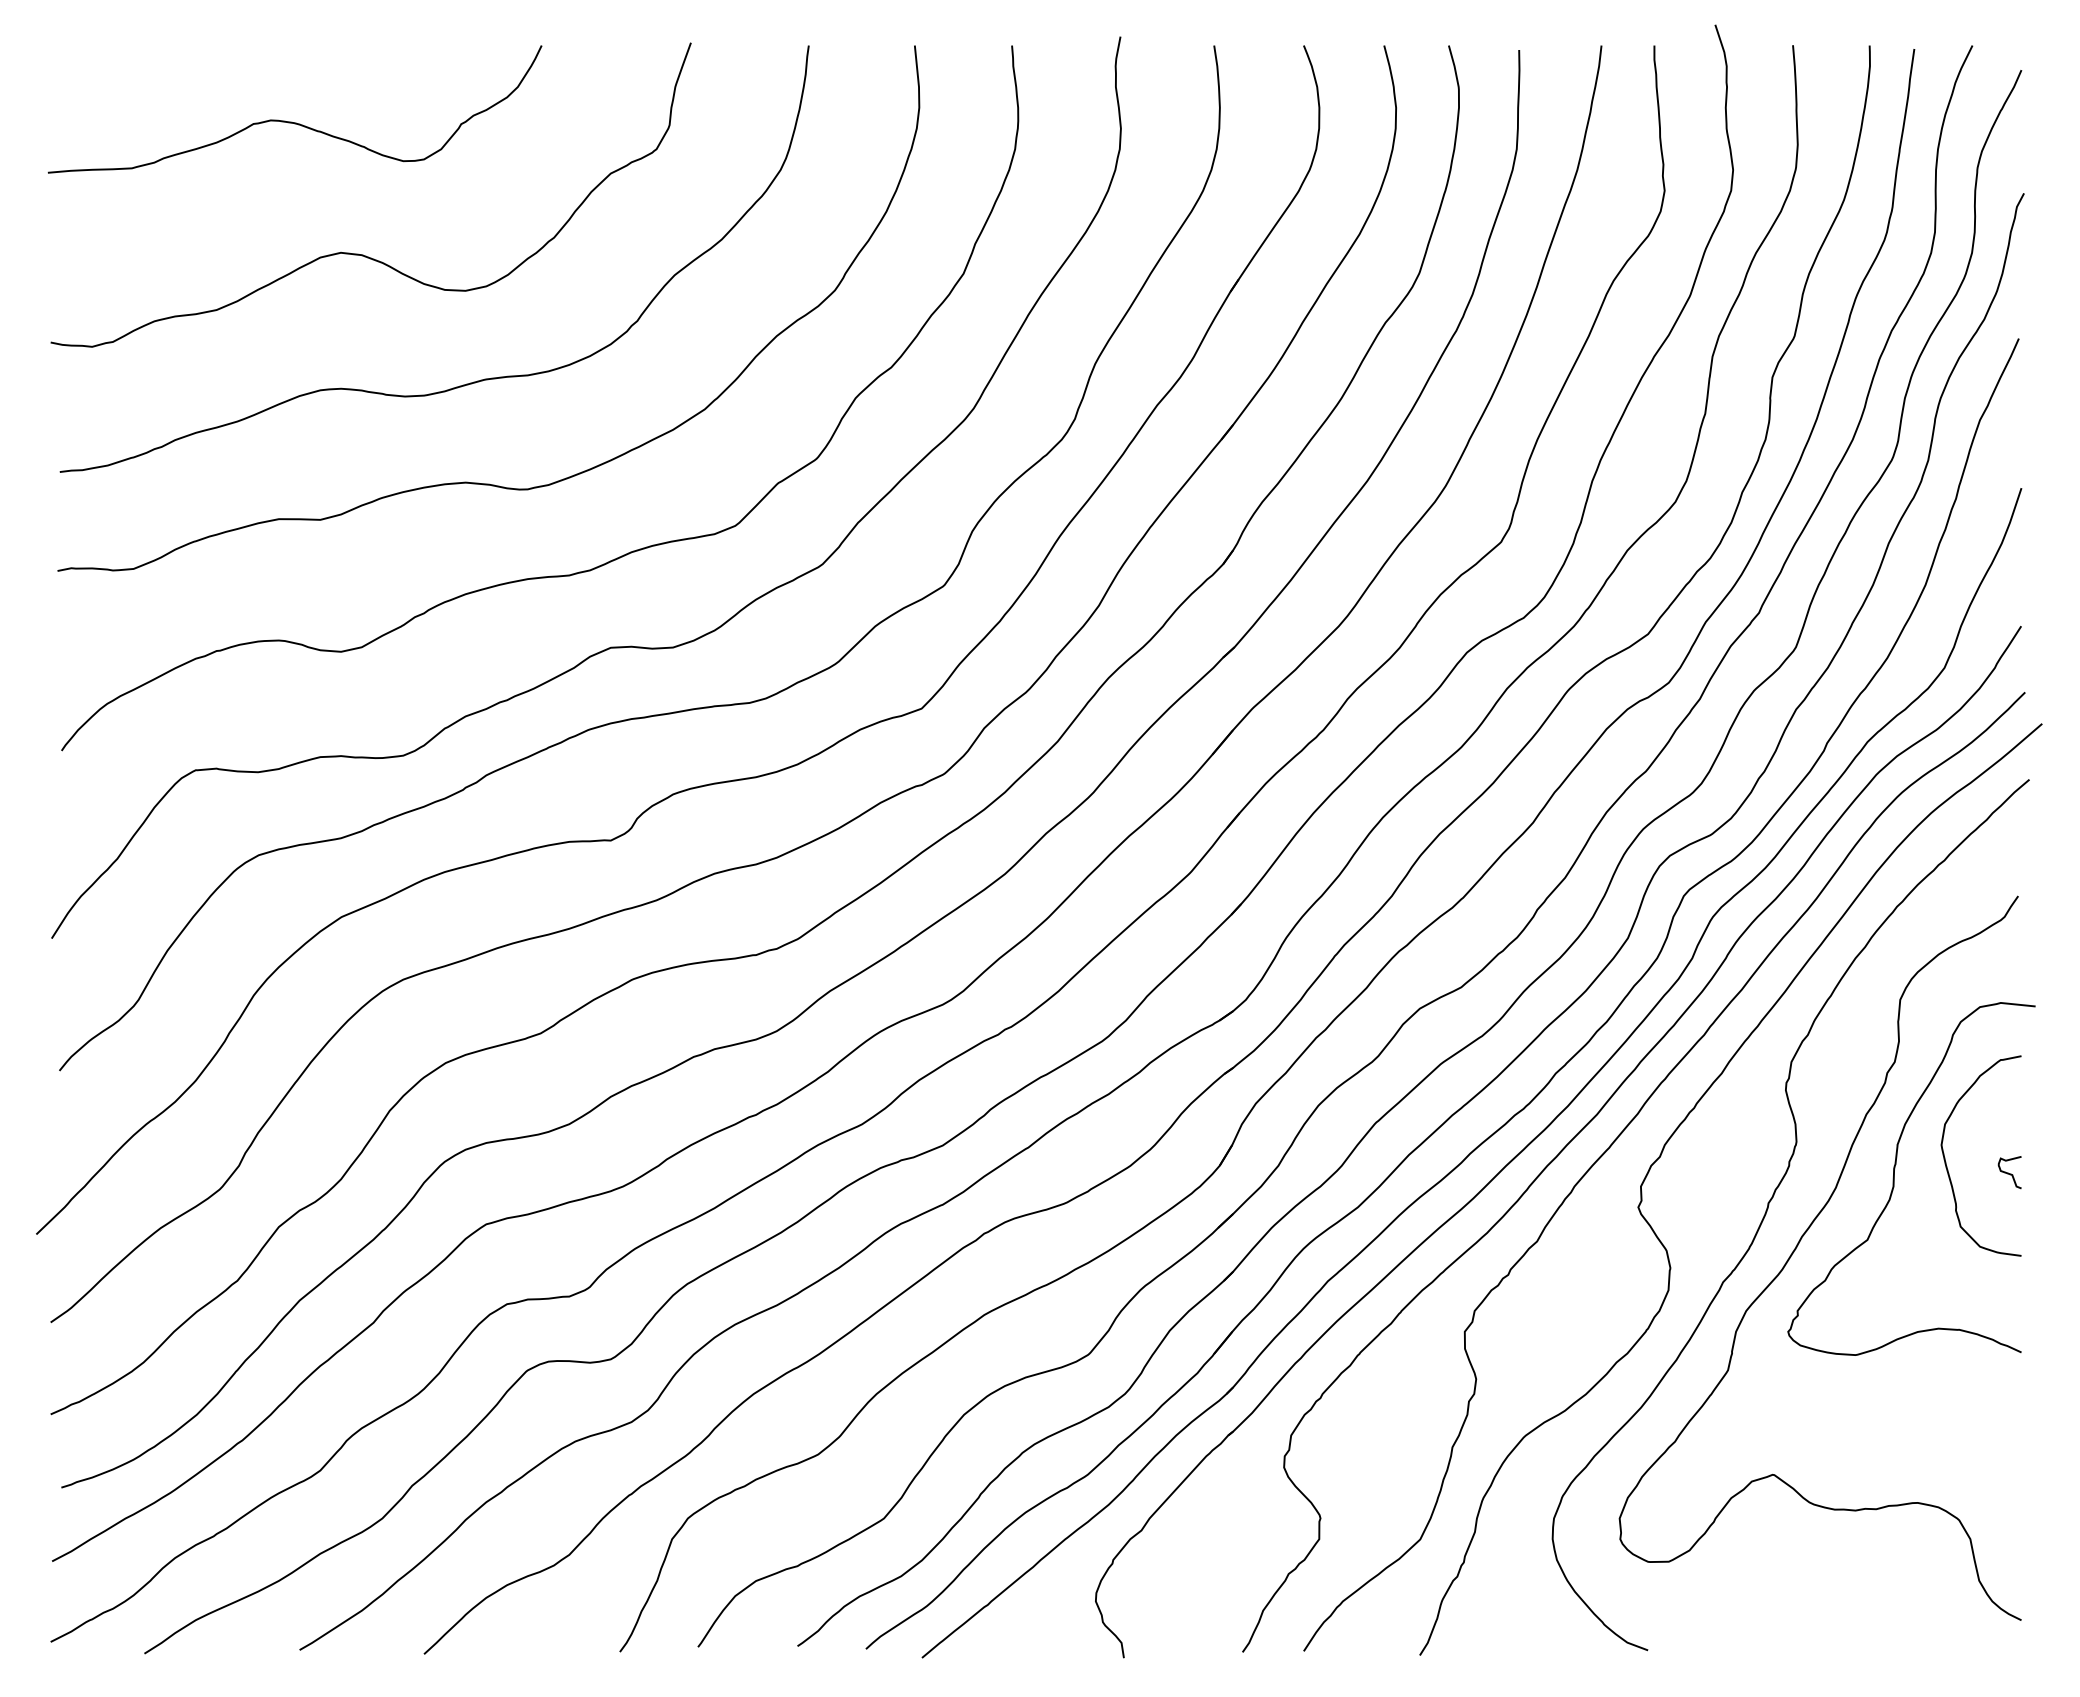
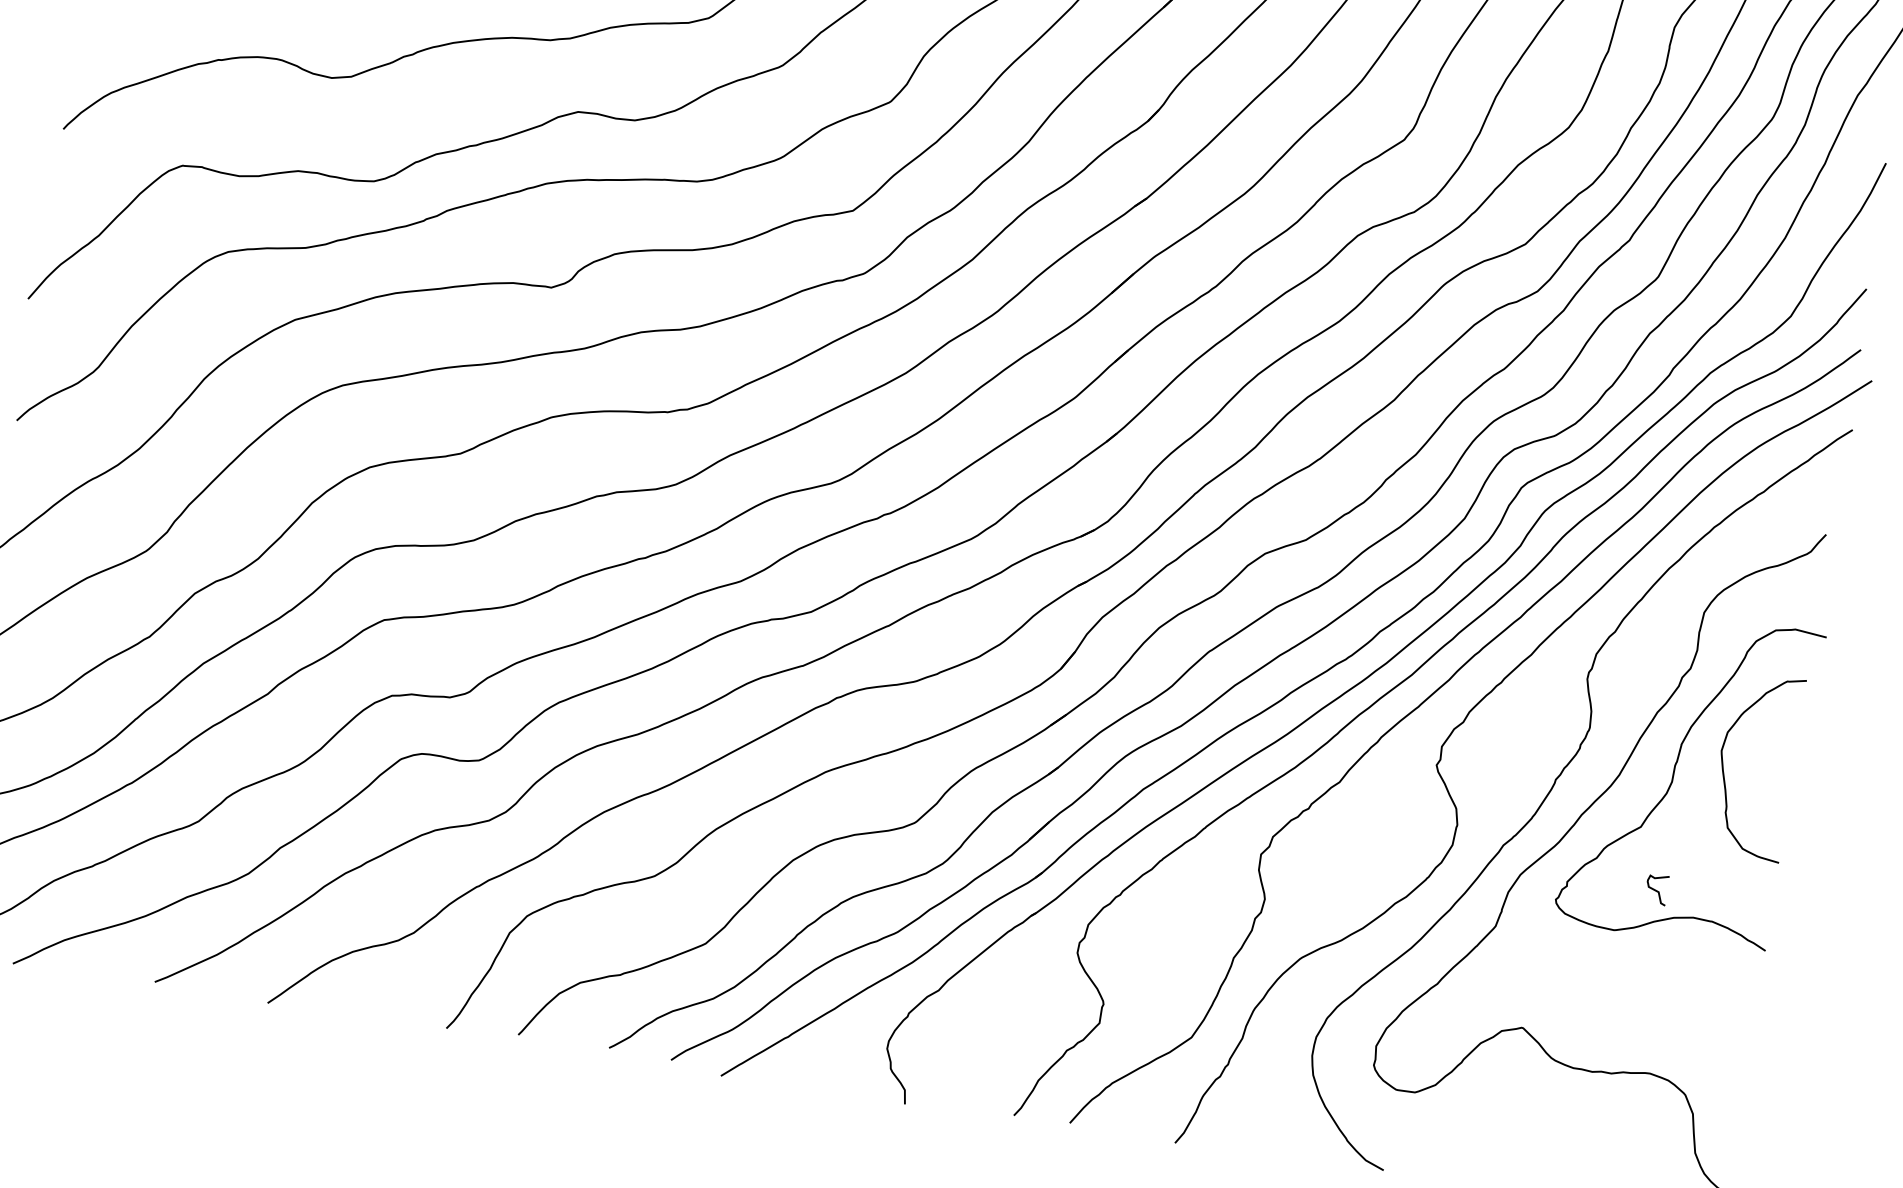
curve: (2008, 1172) -> (1655, 889), moved

